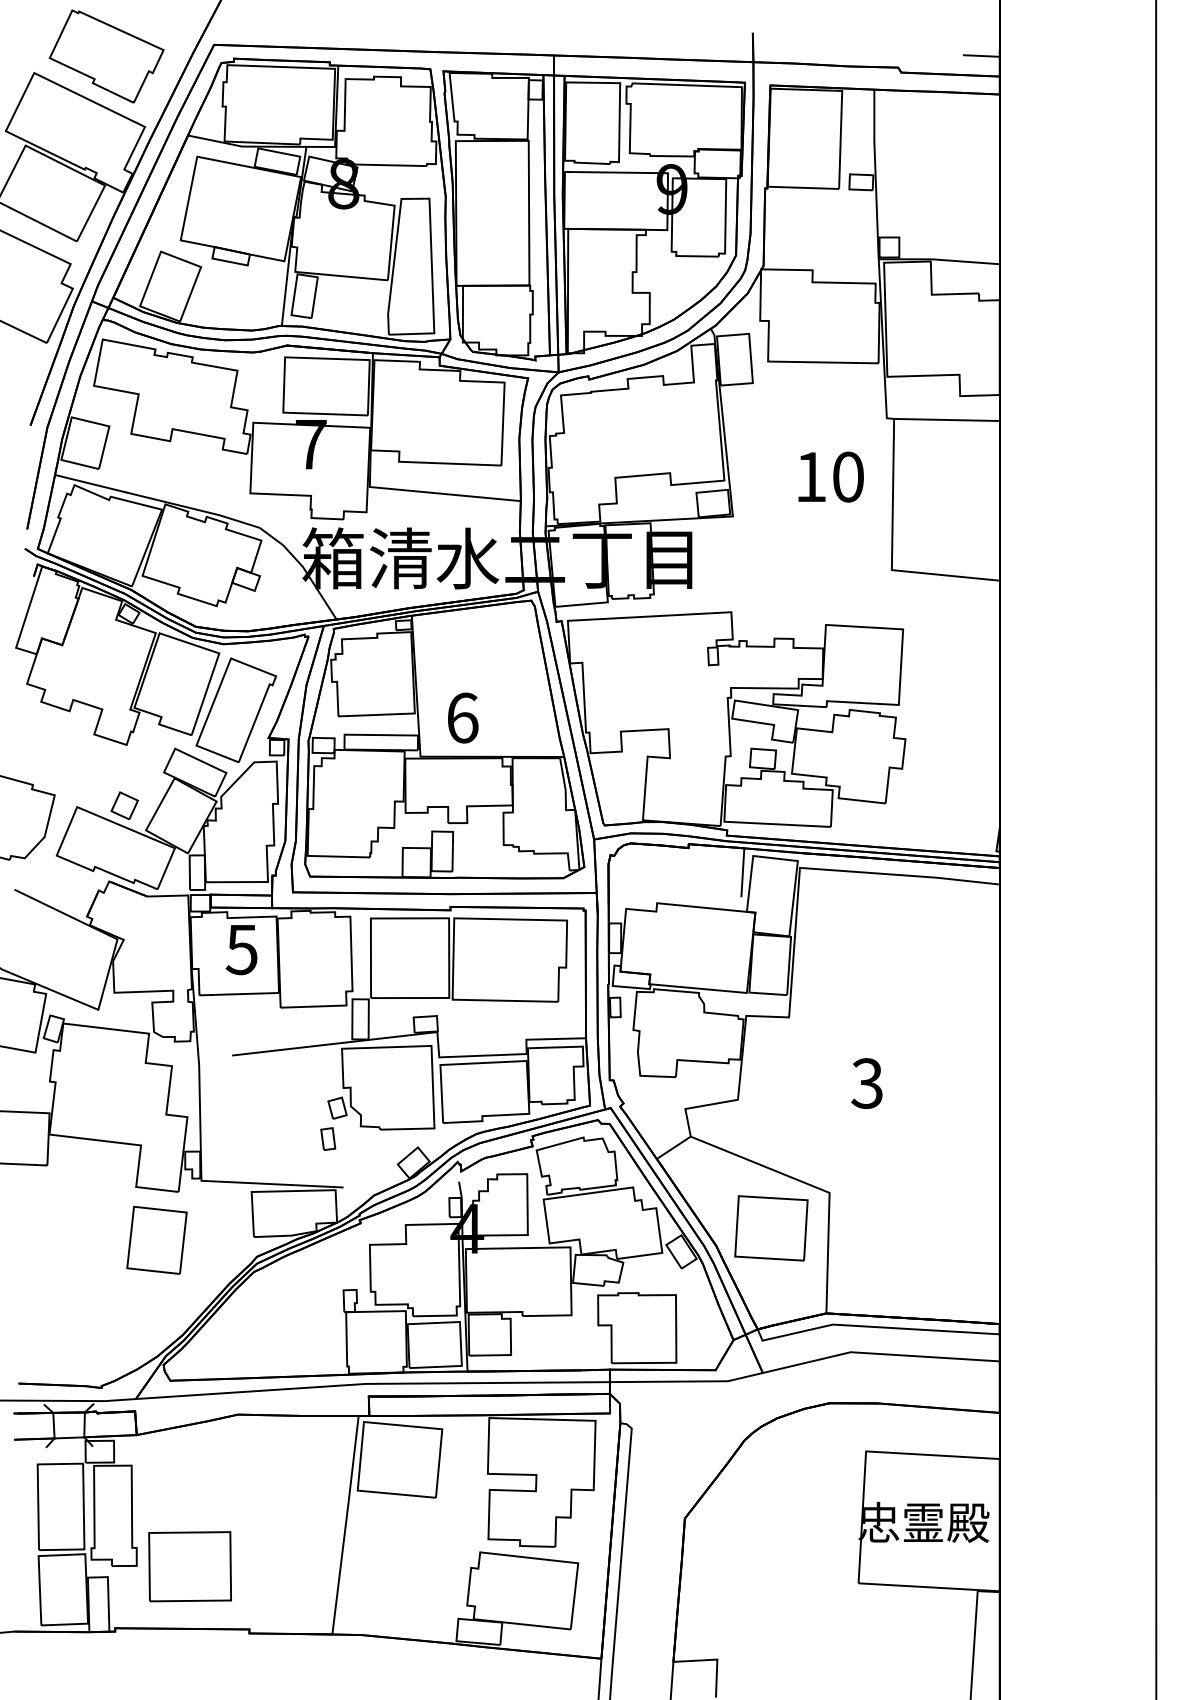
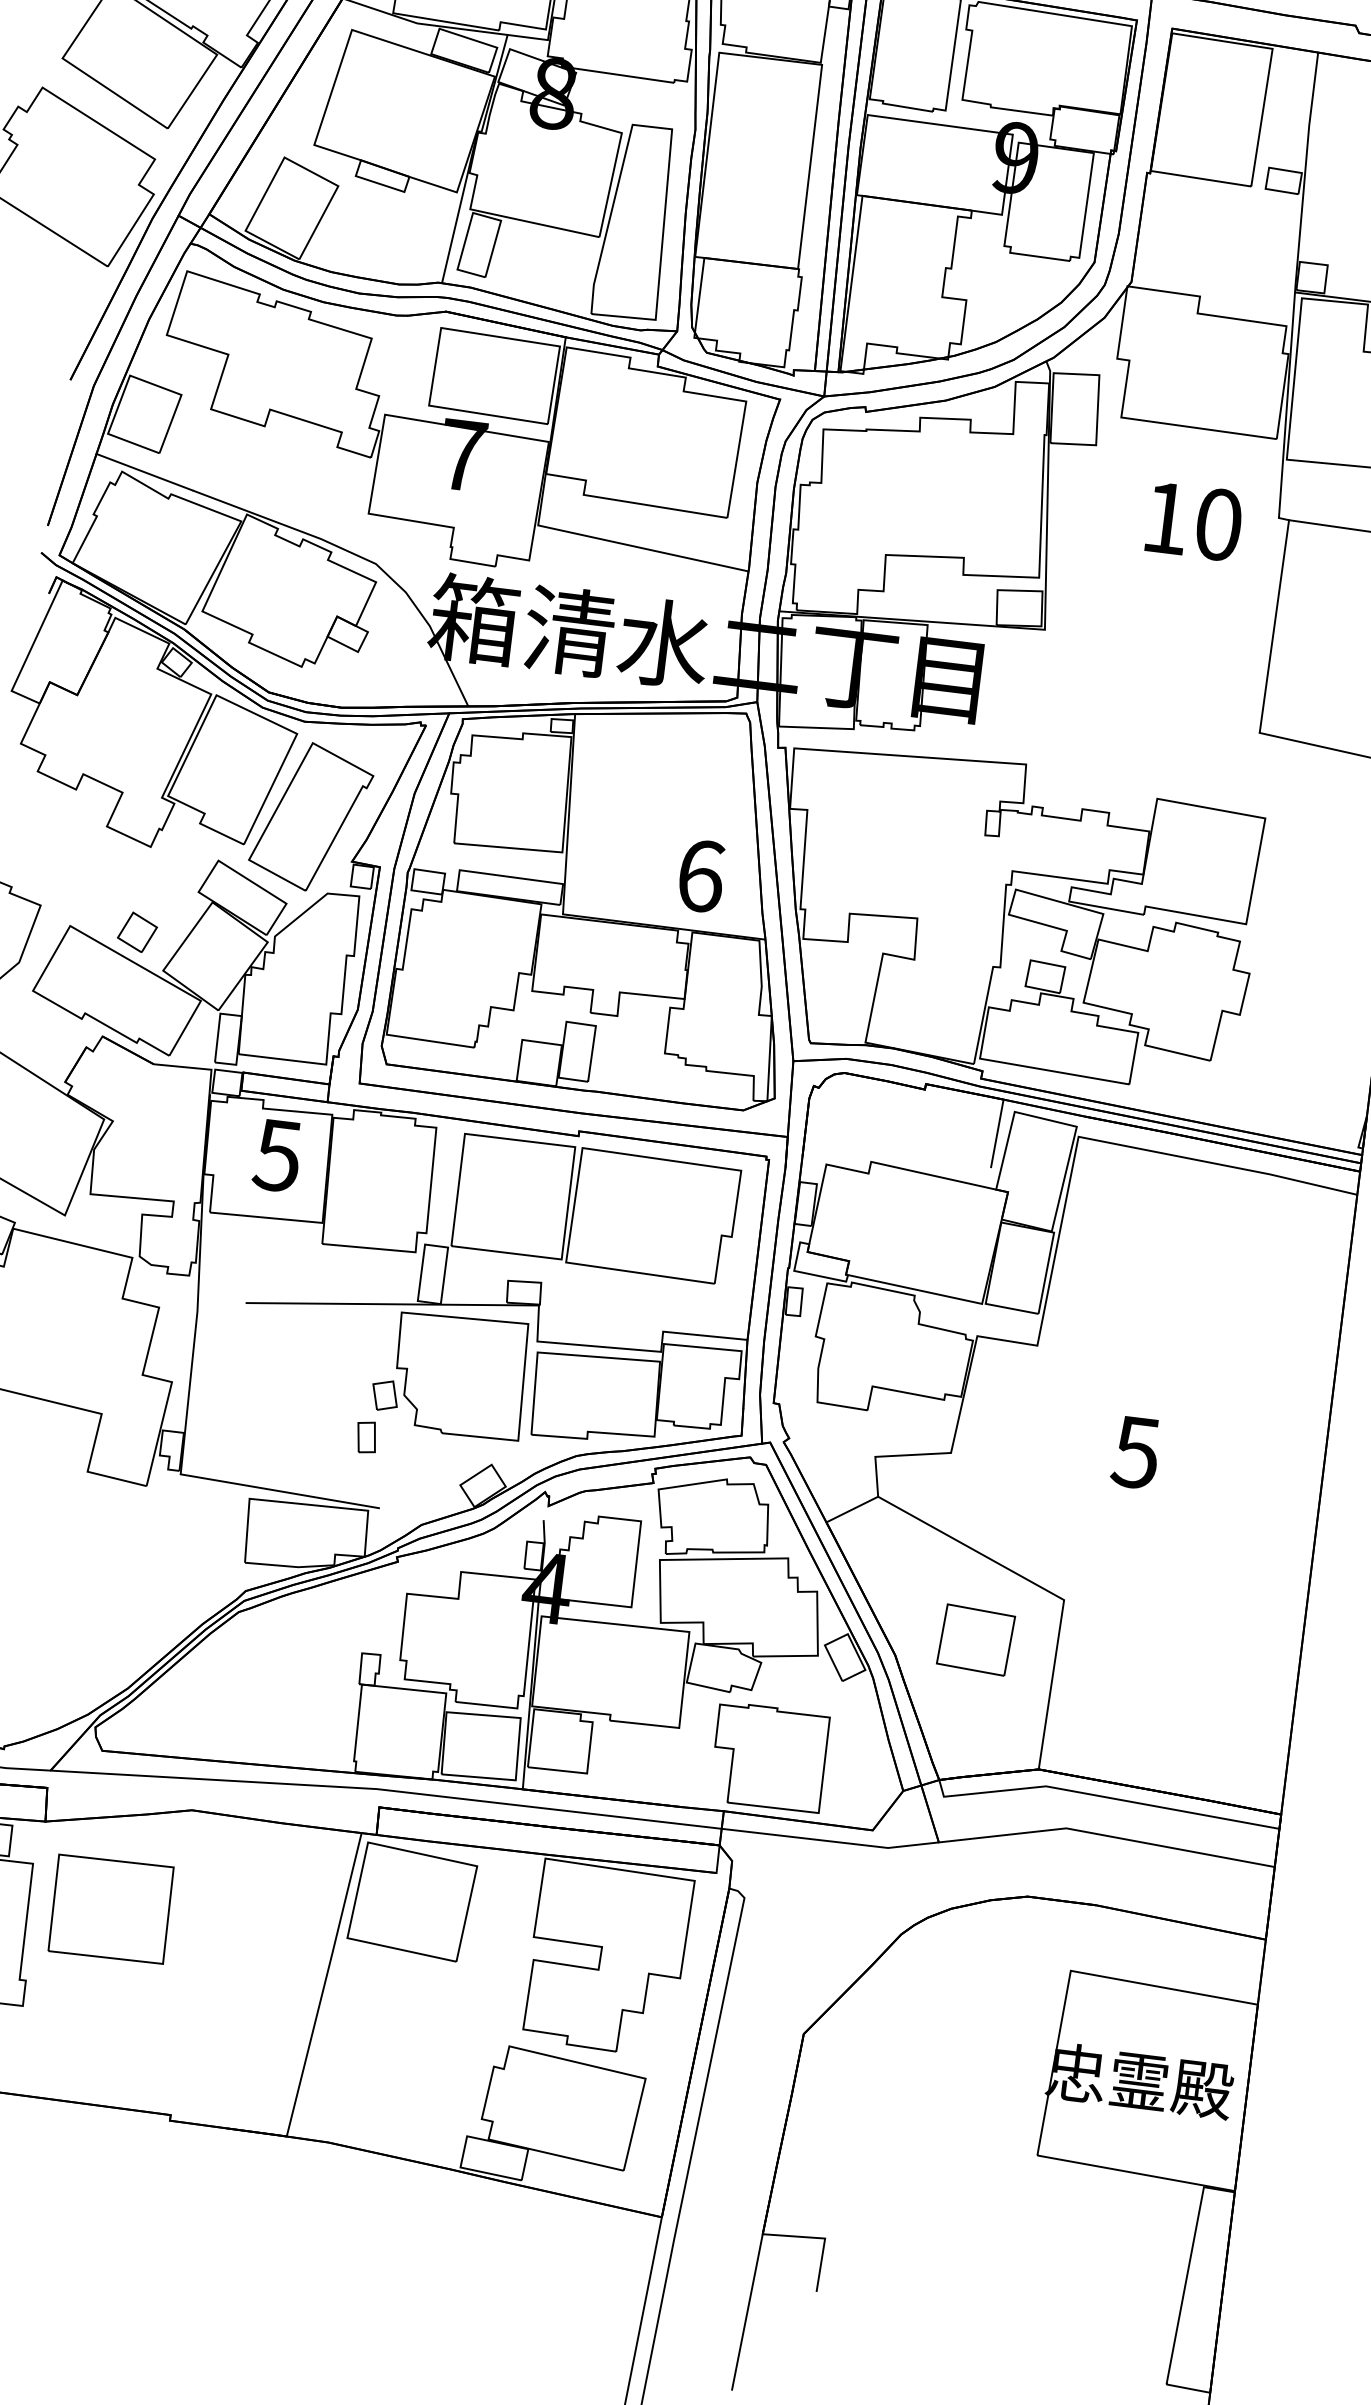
text: (830, 476) -> (1193, 520), moved
text: (463, 717) -> (702, 875), moved
text: (866, 1083) -> (1135, 1452), 3 -> 5
part: (771, 1228) -> (976, 1640), size x0.7
part: (156, 1239) -> (107, 1549), removed
part: (189, 1566) -> (110, 1908), moved

